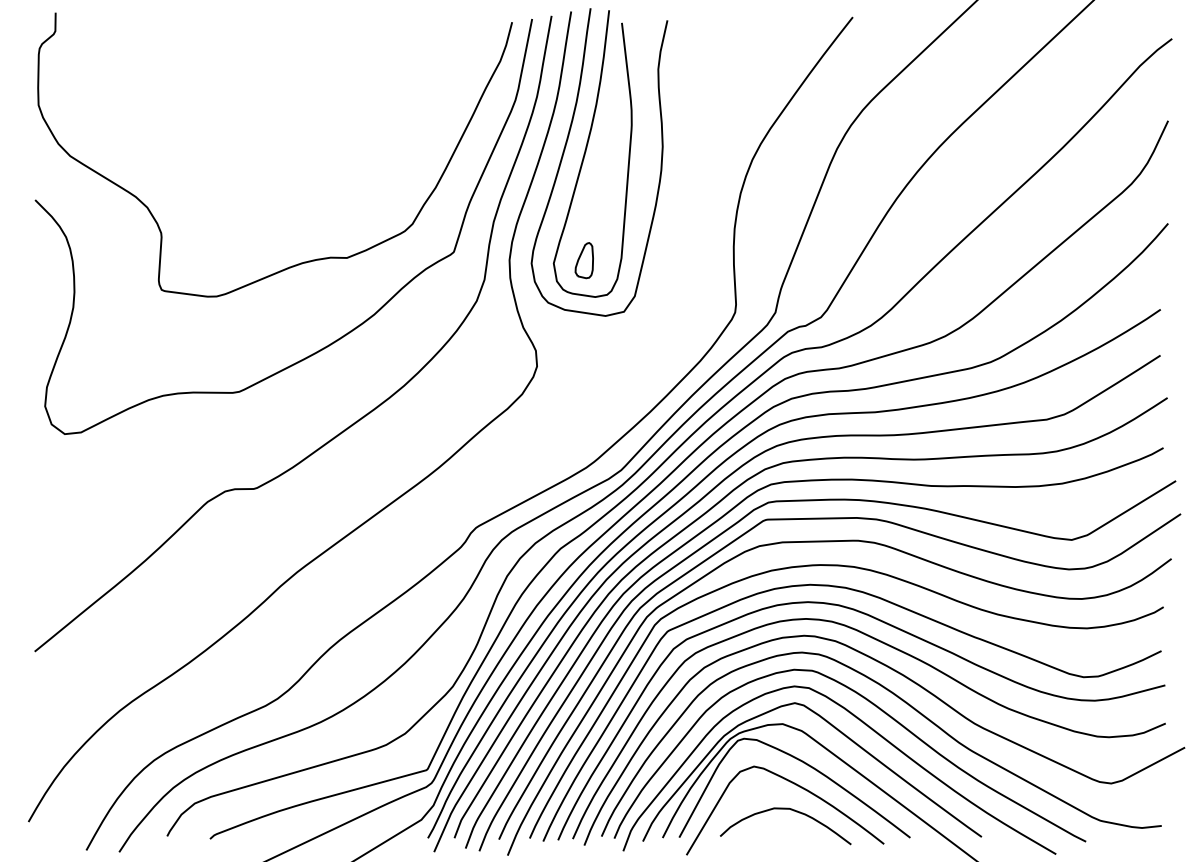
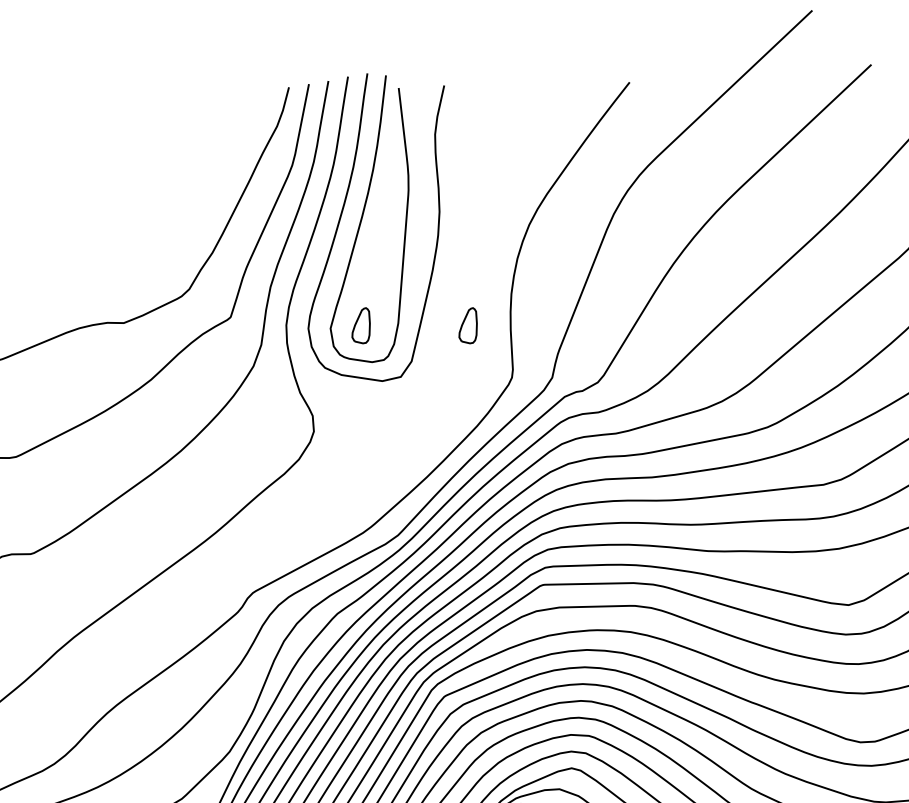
part: (690, 260) -> (467, 325), added

